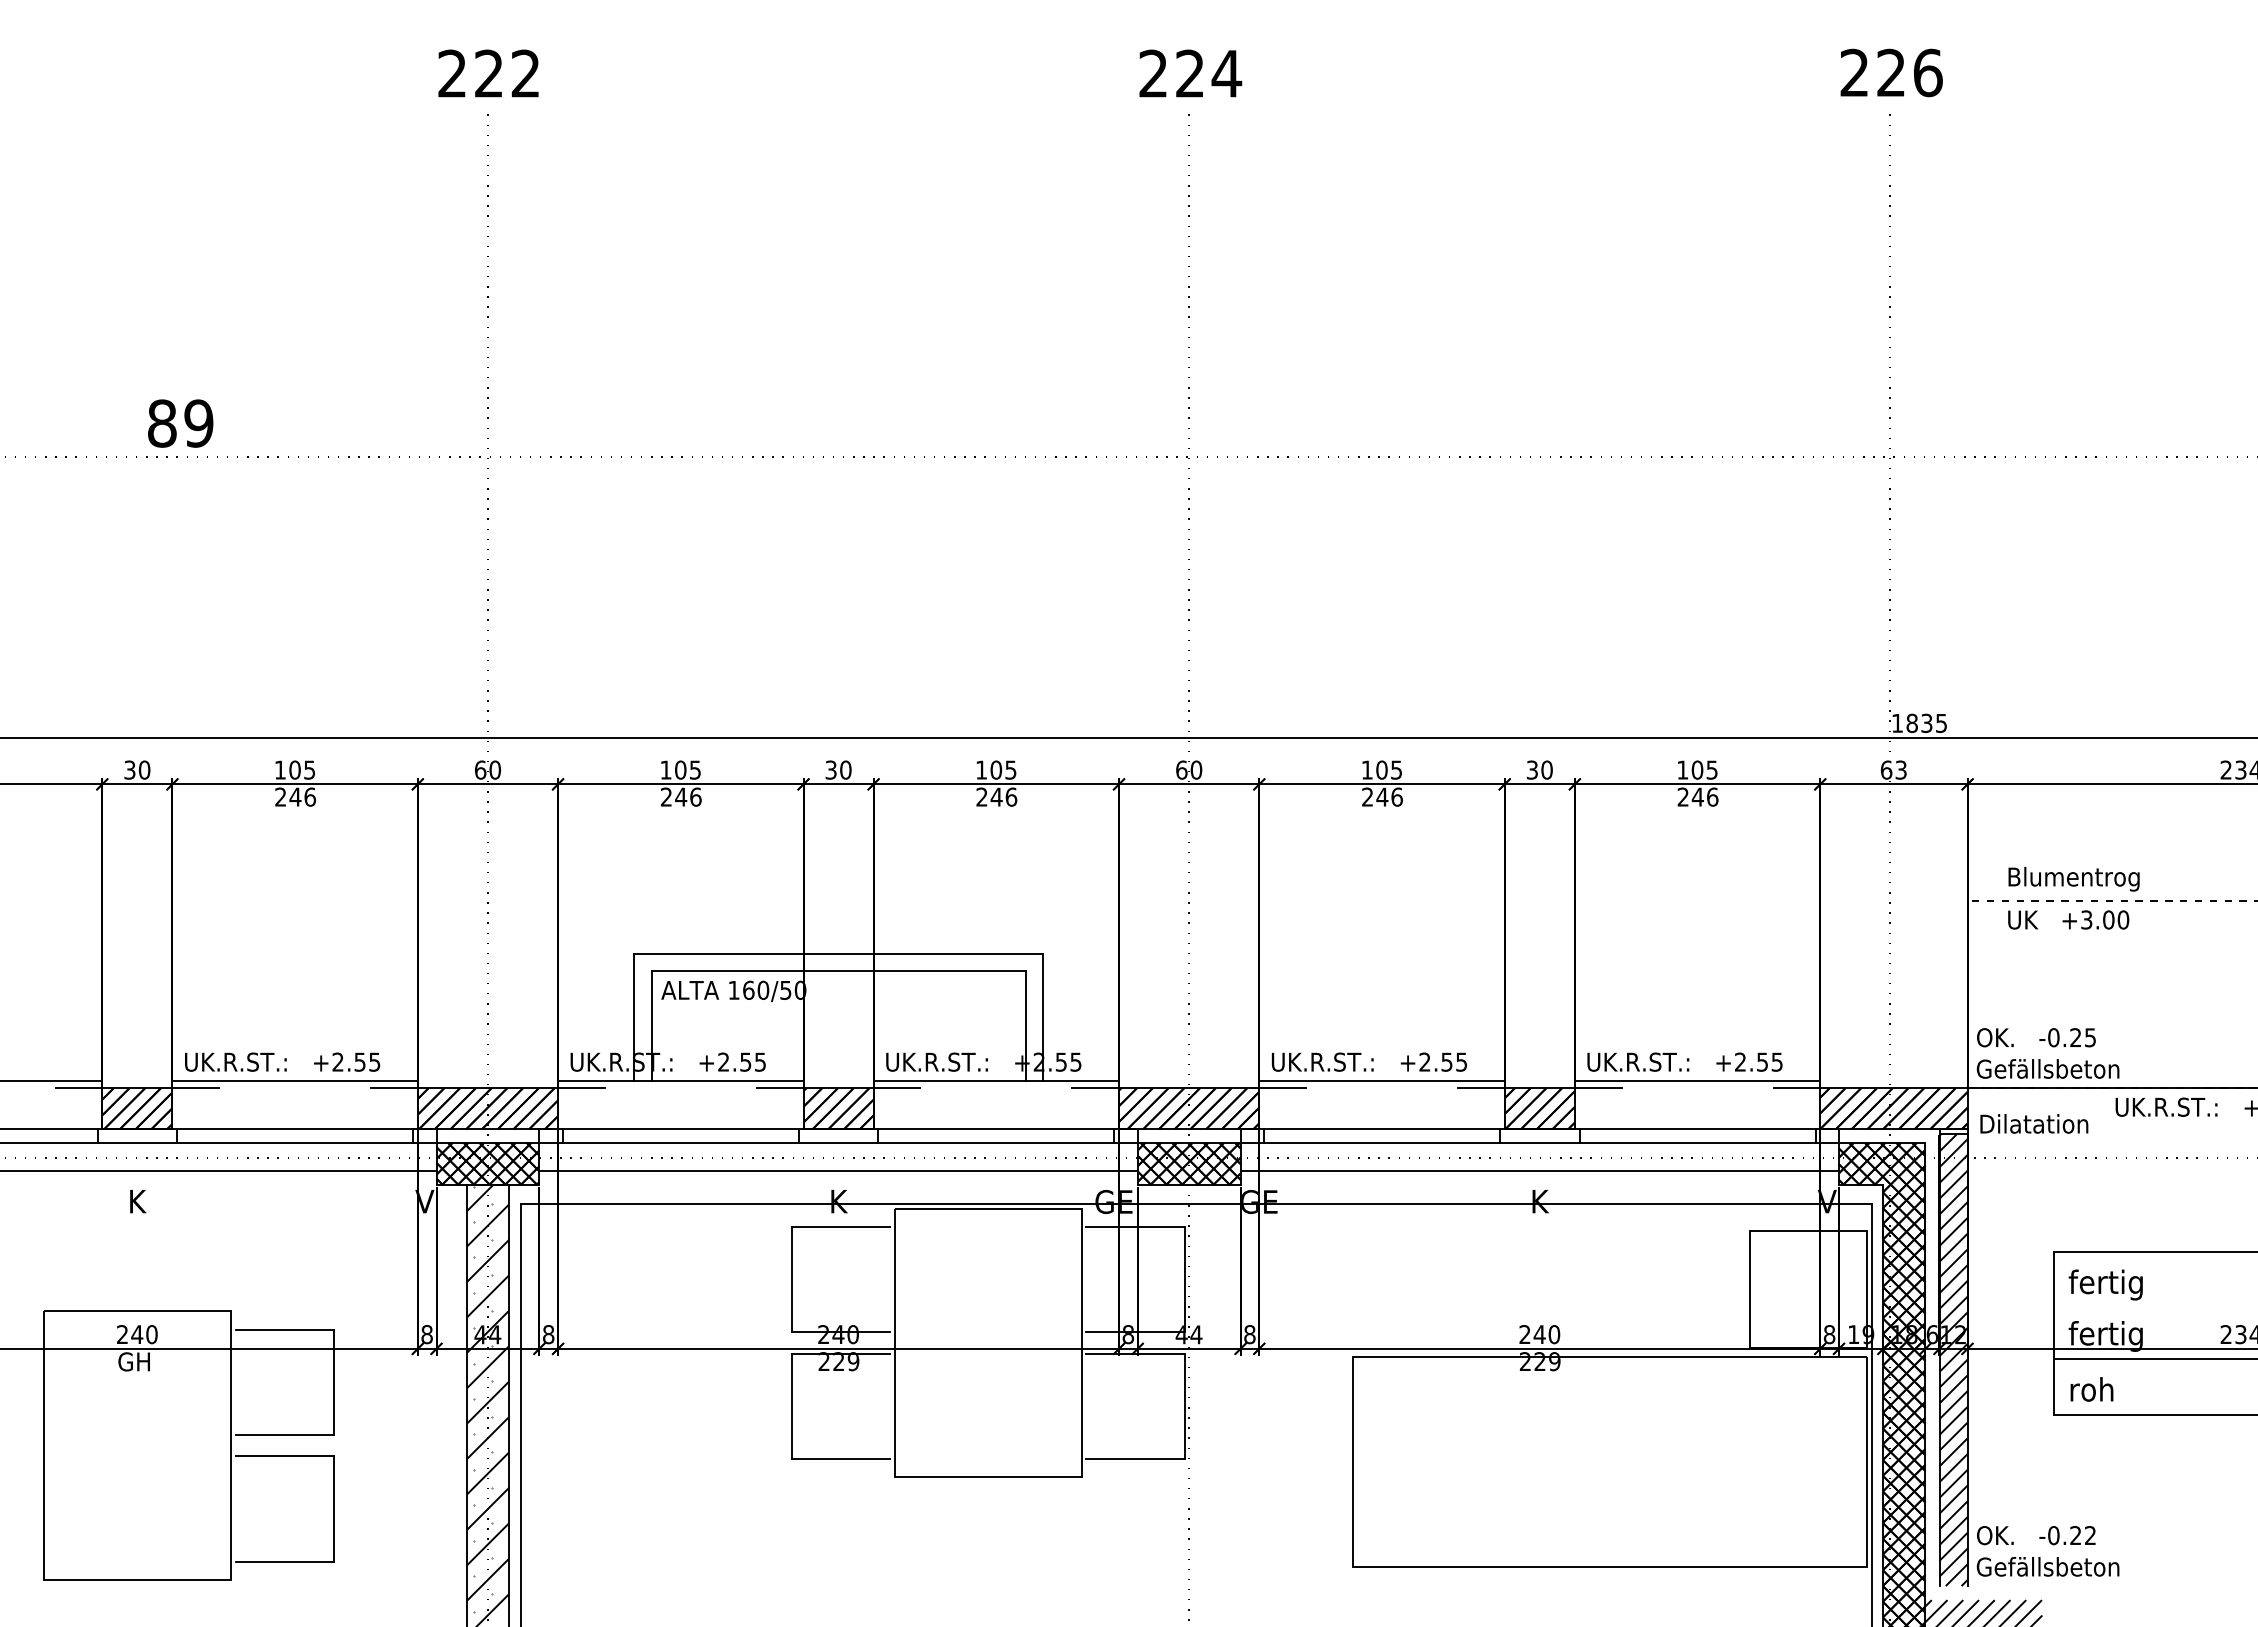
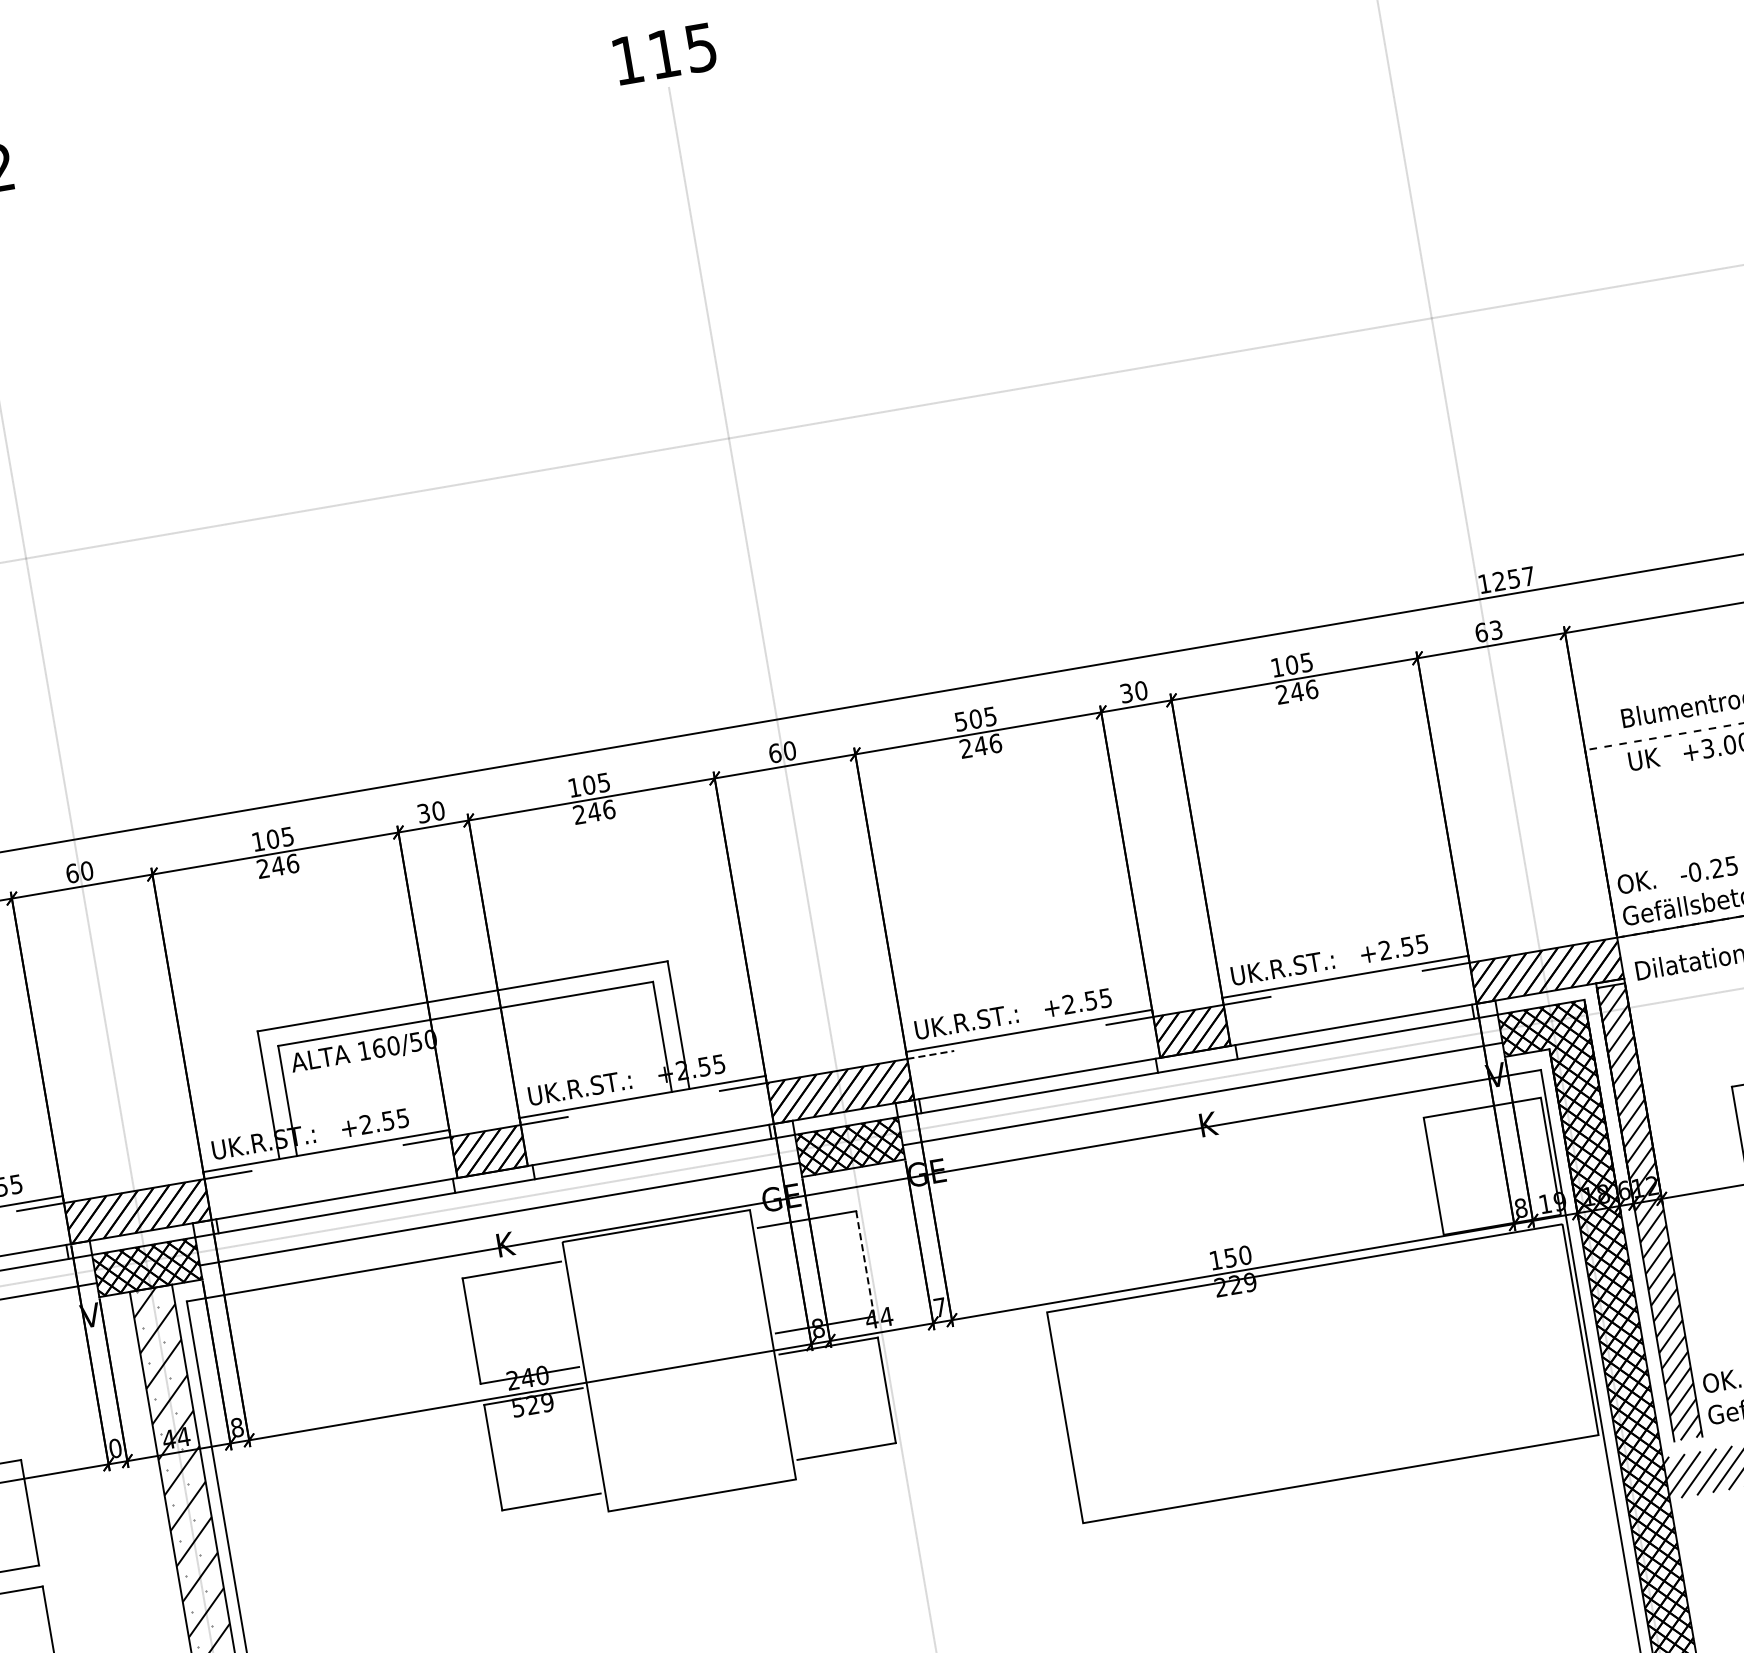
text: (1190, 73) -> (664, 53), 224 -> 115
text: (1926, 722) -> (1513, 578), 1835 -> 1257
text: (1366, 769) -> (960, 721), 105 -> 505
line: (1283, 1088) -> (931, 1055), solid -> dashed
line: (1184, 1279) -> (865, 1263), solid -> dashed
text: (426, 1334) -> (114, 1448), 8 -> 0
text: (1249, 1334) -> (939, 1307), 8 -> 7
text: (1532, 1334) -> (1223, 1258), 240 -> 150
text: (823, 1361) -> (517, 1407), 229 -> 529

